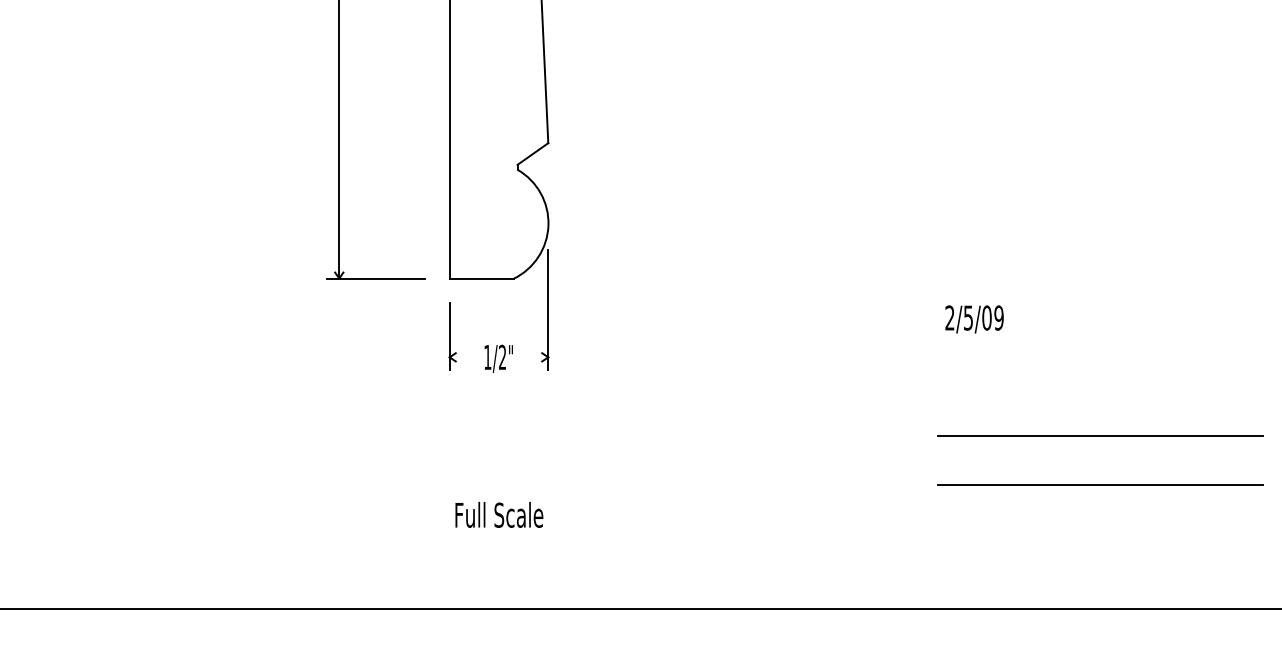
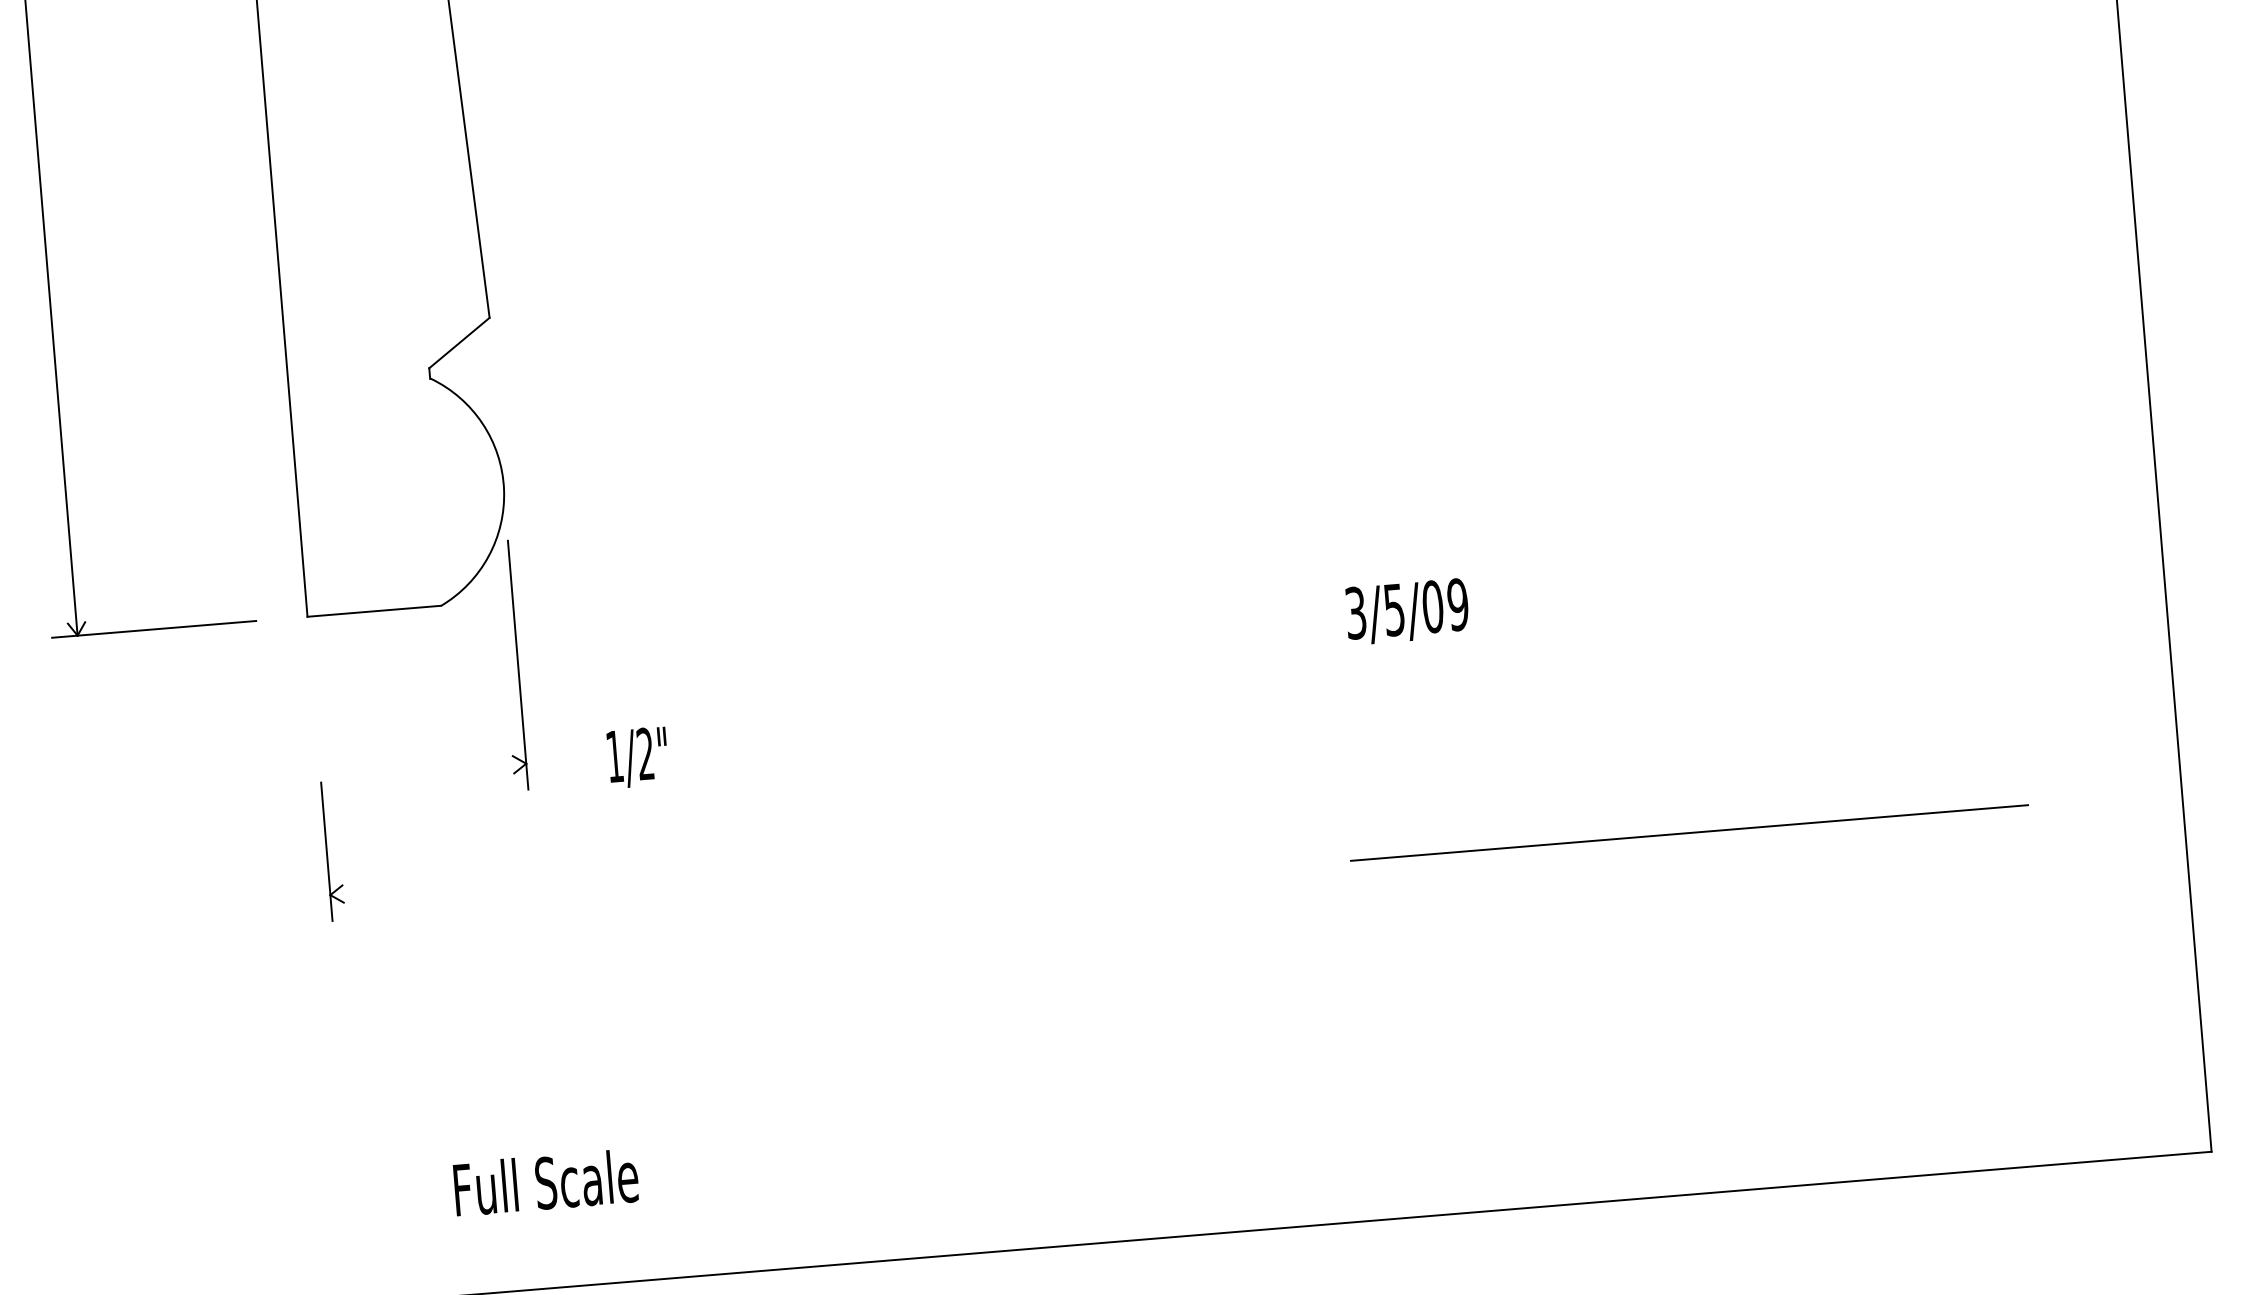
text: (949, 317) -> (1354, 612), 2/5/09 -> 3/5/09
part: (452, 336) -> (332, 851), moved
text: (498, 358) -> (637, 757), moved
line: (1100, 485) -> (1697, 936), removed
text: (499, 514) -> (546, 1181), moved

